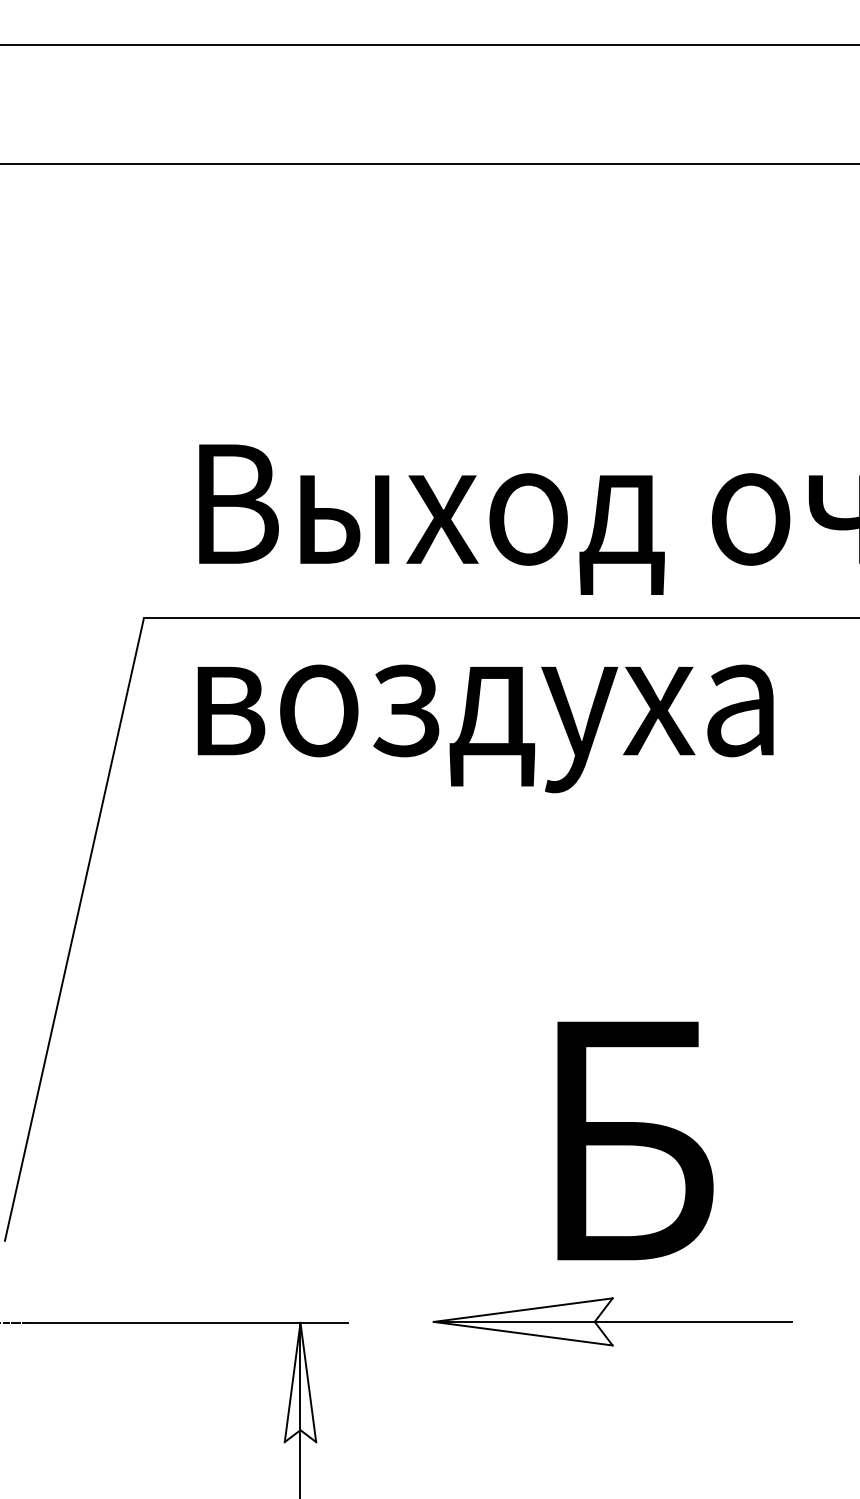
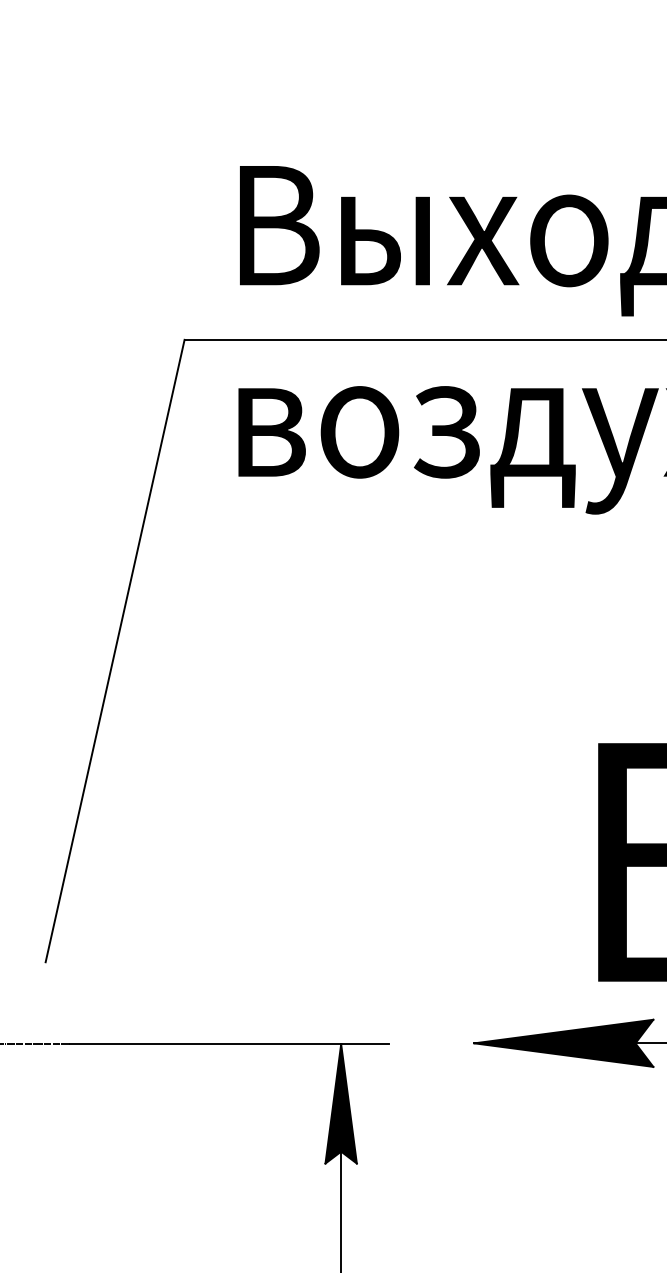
fill: (522, 1321) -> (563, 1042), added
fill: (300, 1382) -> (341, 1103), added

